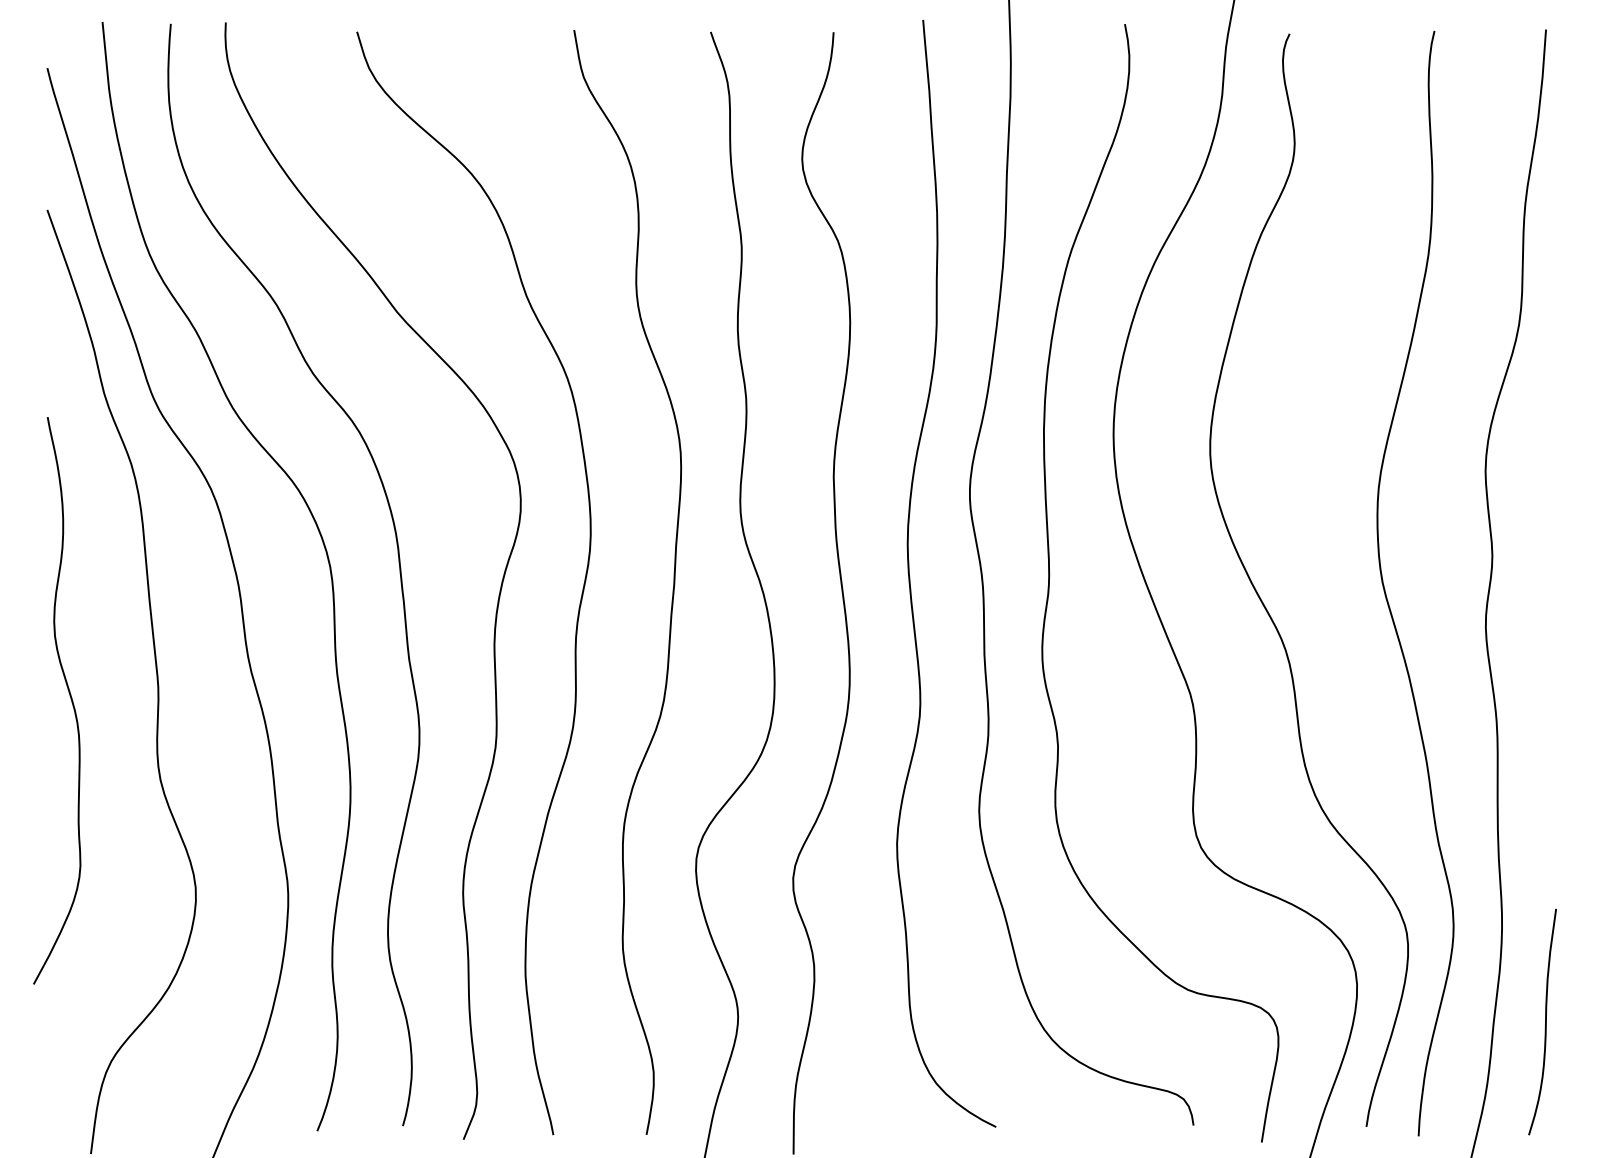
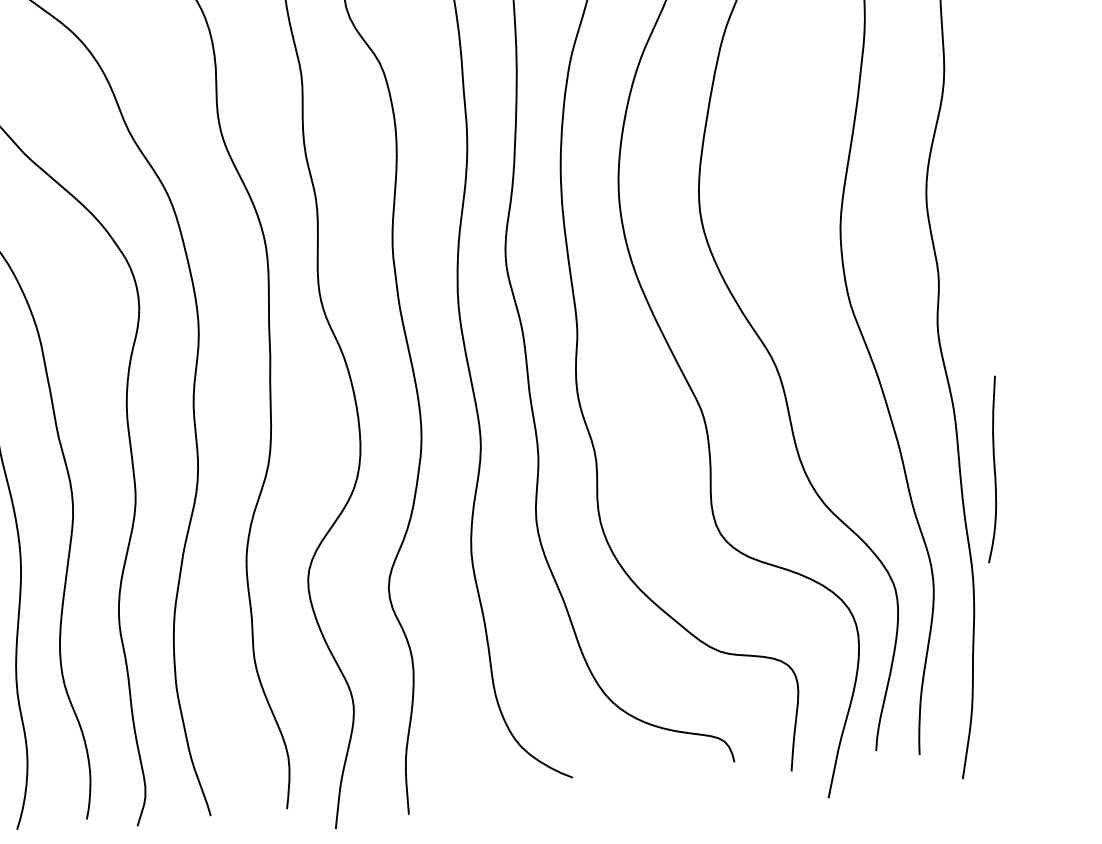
curve: (1545, 1021) -> (994, 468), moved

